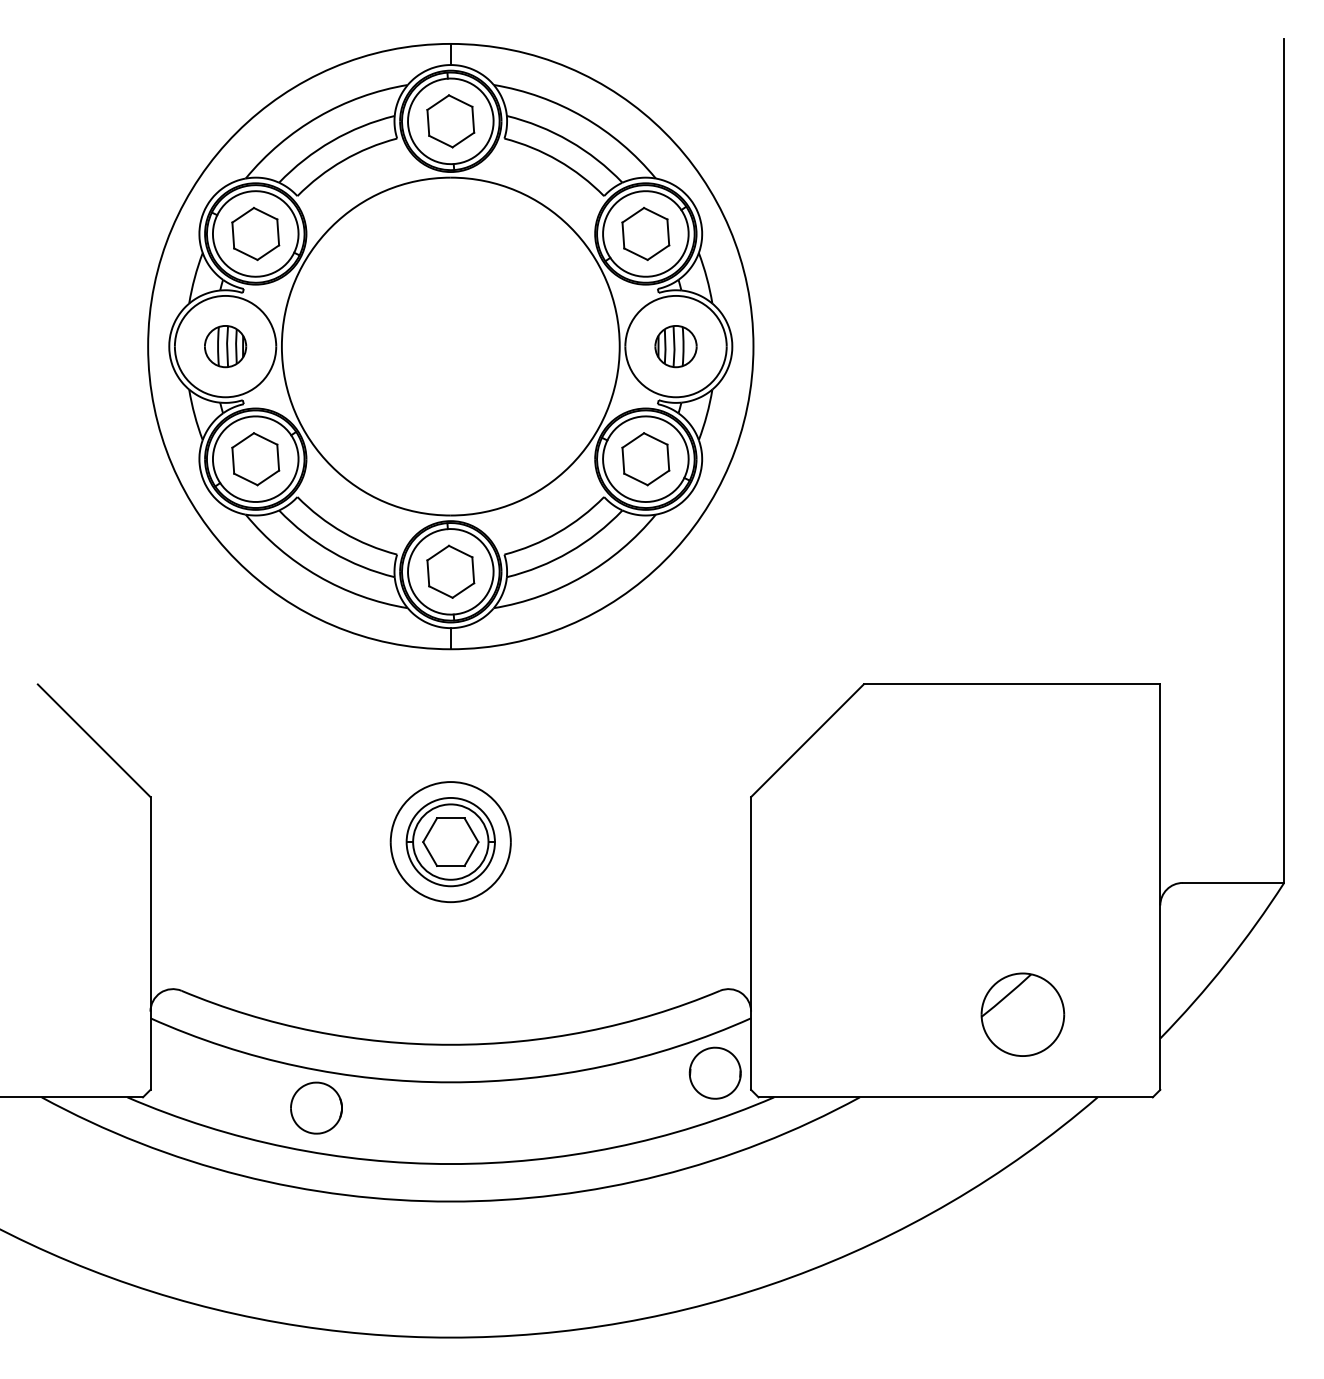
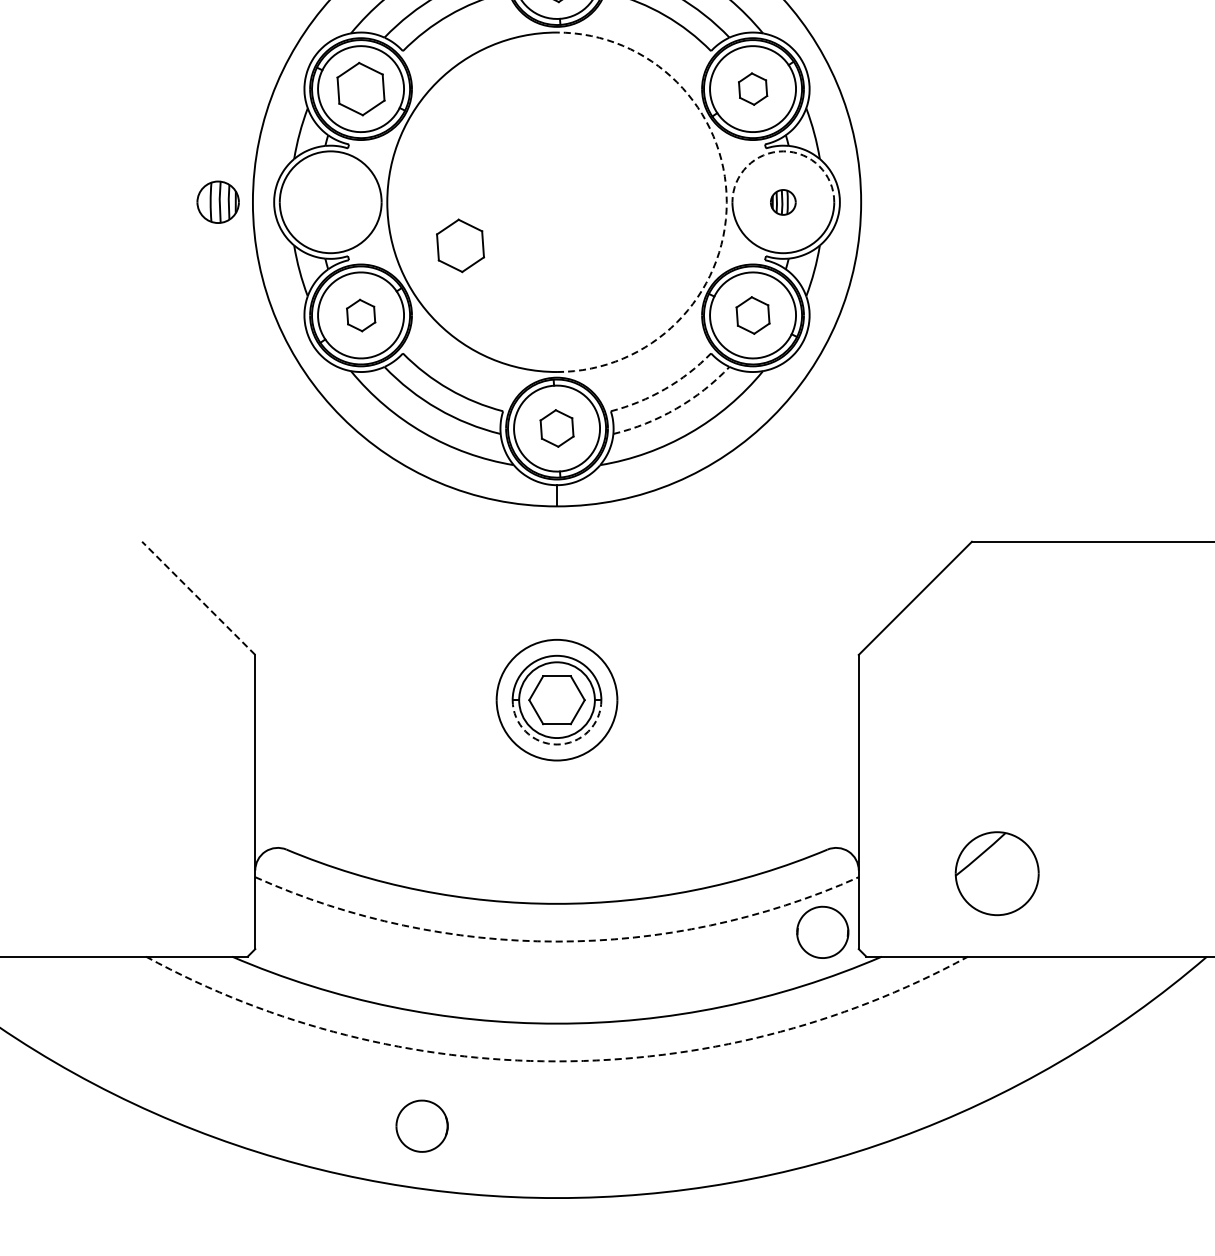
part: (645, 233) -> (752, 88), size x0.6
arc: (676, 295) -> (783, 150), solid -> dashed
part: (225, 346) -> (218, 202), moved
arc: (619, 346) -> (726, 202), solid -> dashed
part: (675, 346) -> (782, 202), size x0.6
part: (354, 389) -> (460, 245), added
part: (255, 459) -> (360, 315), size x0.6
part: (645, 459) -> (752, 315), size x0.7
arc: (558, 532) -> (665, 389), solid -> dashed
arc: (569, 552) -> (676, 409), solid -> dashed
part: (450, 571) -> (556, 428), size x0.7
line: (94, 740) -> (199, 598), solid -> dashed
arc: (450, 886) -> (556, 744), solid -> dashed
part: (1022, 1014) -> (996, 873), moved
arc: (450, 1082) -> (556, 941), solid -> dashed
part: (316, 1107) -> (422, 1125), moved
arc: (450, 1201) -> (556, 1061), solid -> dashed

